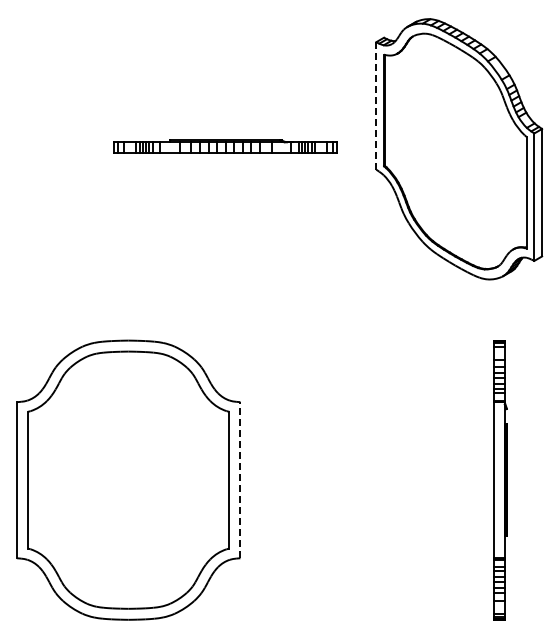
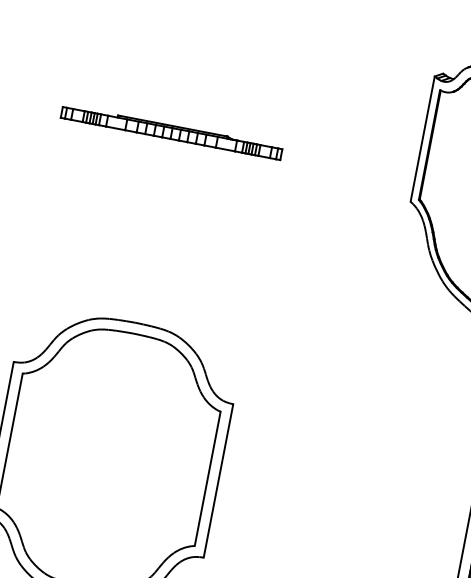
line: (376, 105) -> (422, 138), dashed -> solid
part: (225, 146) -> (171, 132), moved
line: (240, 479) -> (218, 480), dashed -> solid

